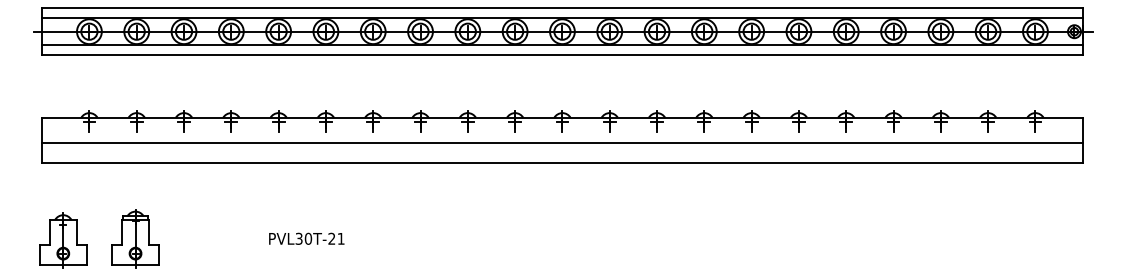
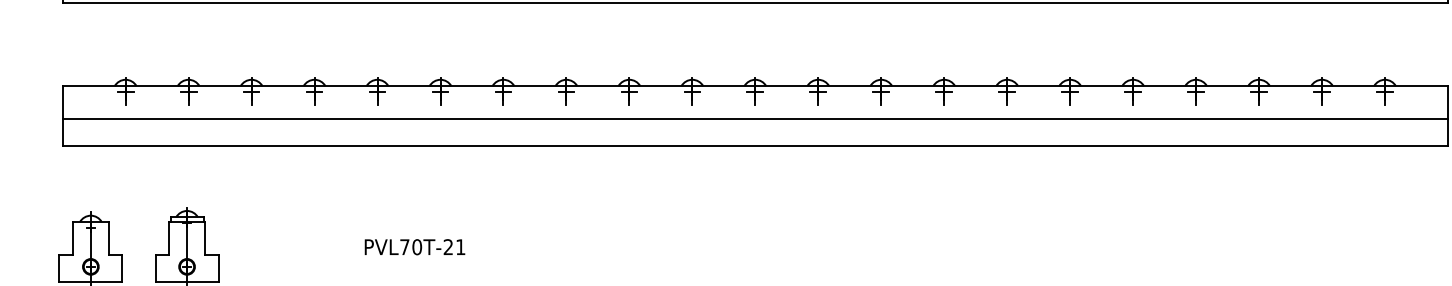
text: (298, 238) -> (403, 246), PVL30T-21 -> PVL70T-21

